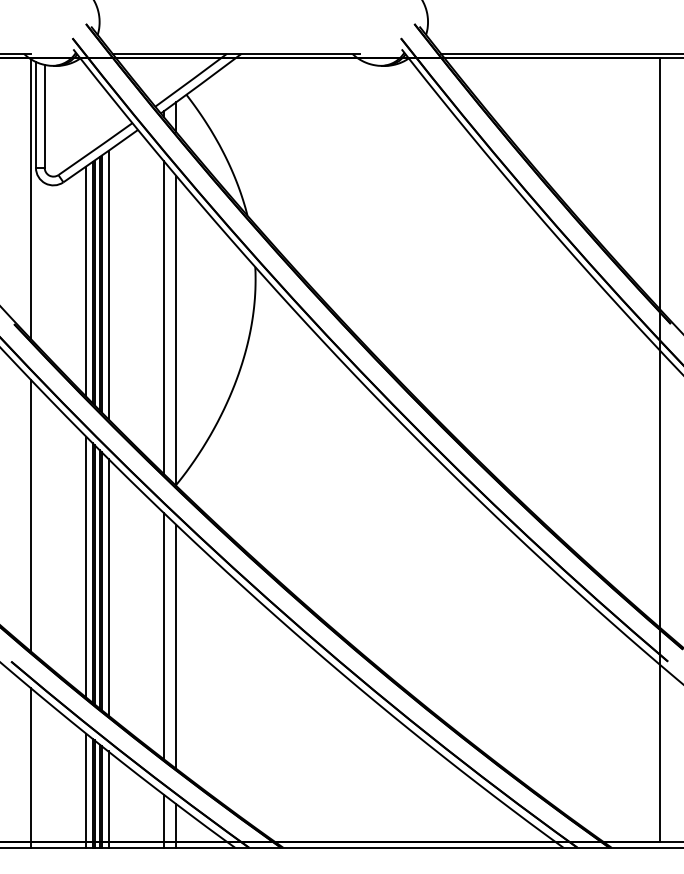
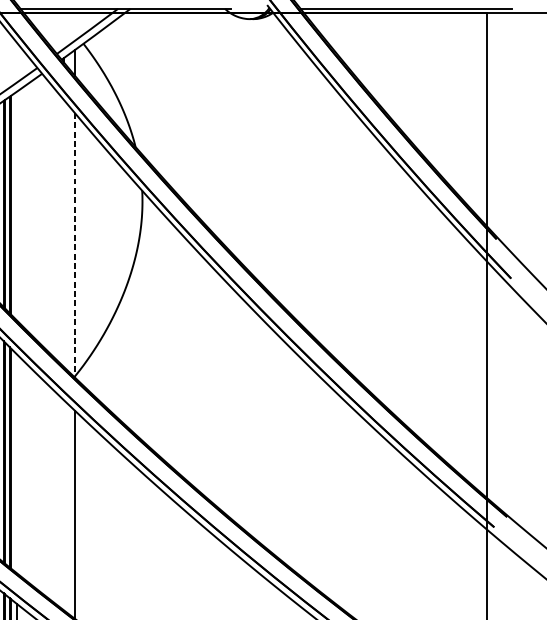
line: (108, 284) -> (17, 205), removed
line: (163, 317) -> (63, 233), removed
line: (176, 331) -> (75, 245), solid -> dashed
line: (108, 586) -> (17, 463), removed
line: (163, 635) -> (63, 505), removed

